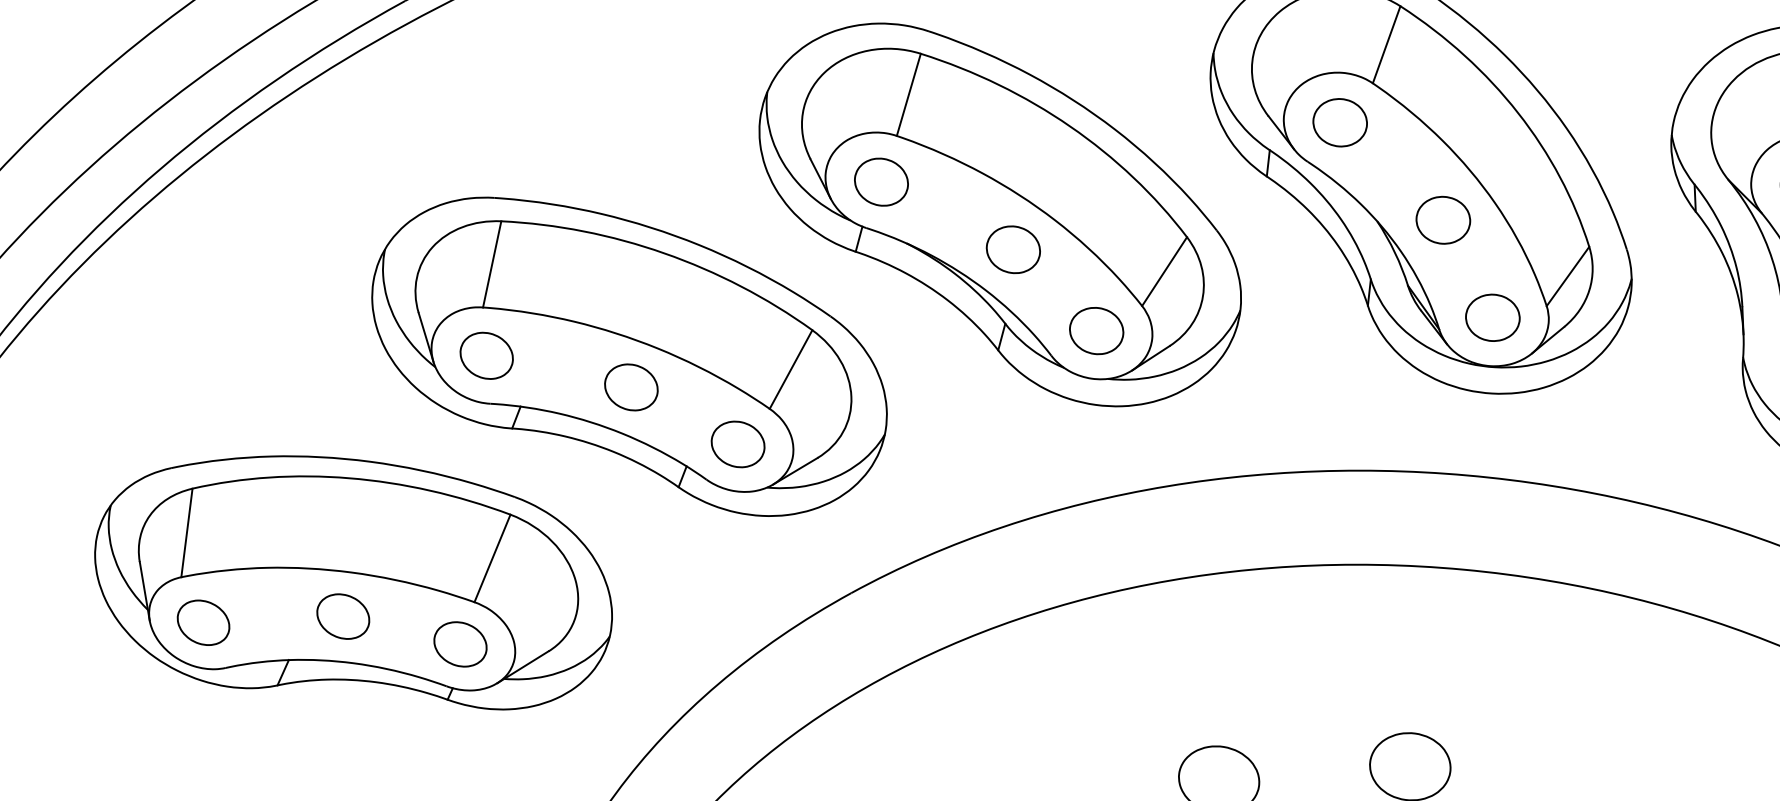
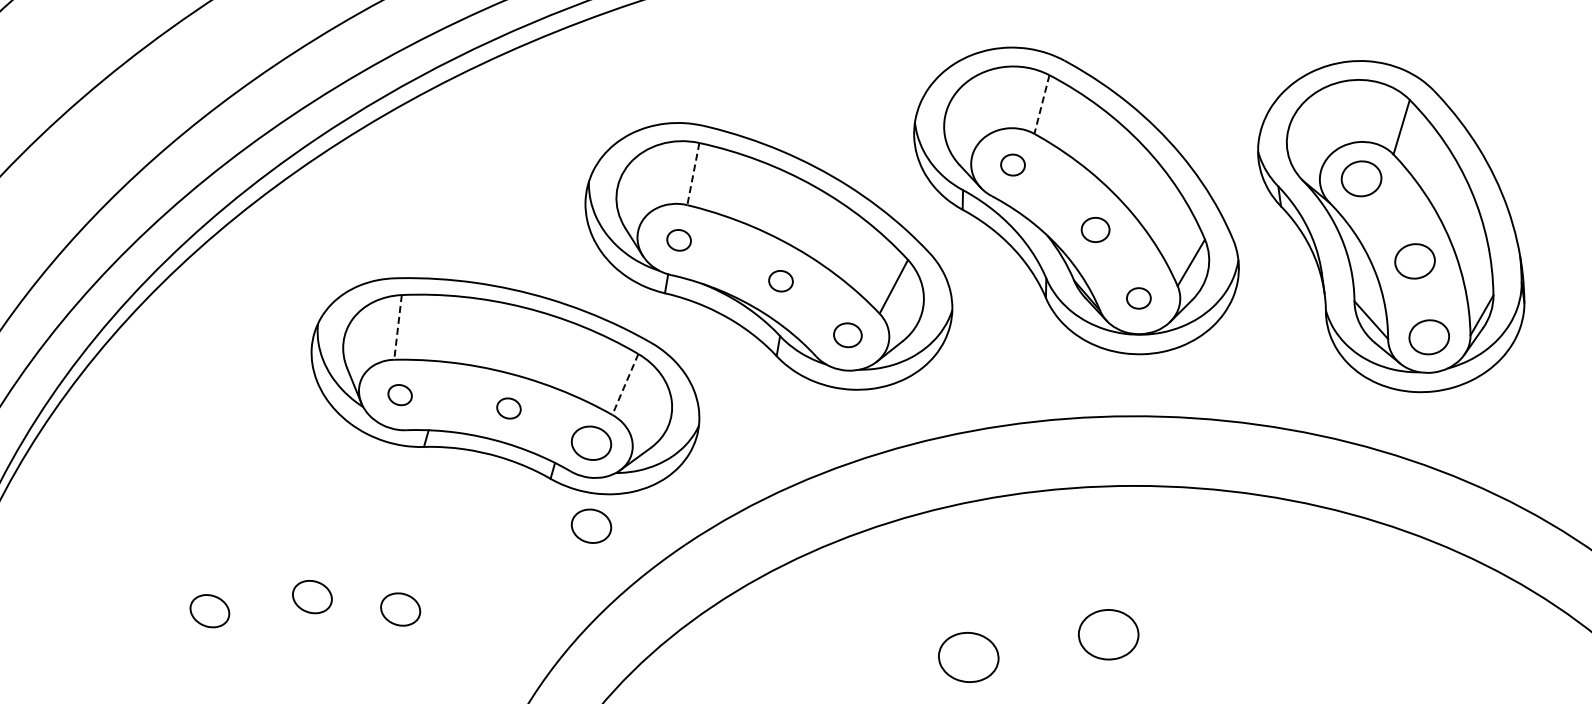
line: (1385, 46) -> (1041, 105), solid -> dashed
line: (908, 95) -> (693, 174), solid -> dashed
part: (1339, 121) -> (1012, 164), size x0.6
part: (880, 182) -> (678, 240), size x0.6
part: (1443, 219) -> (1095, 229), size x0.7
part: (1012, 250) -> (780, 281), size x0.6
line: (492, 264) -> (398, 327), solid -> dashed
part: (1492, 317) -> (1138, 298), size x0.6
part: (1096, 331) -> (847, 335), size x0.7
part: (485, 354) -> (399, 394), size x0.6
line: (791, 369) -> (625, 384), solid -> dashed
part: (630, 387) -> (508, 408), size x0.6
part: (727, 555) -> (591, 525), added
part: (353, 578) -> (317, 568), removed

